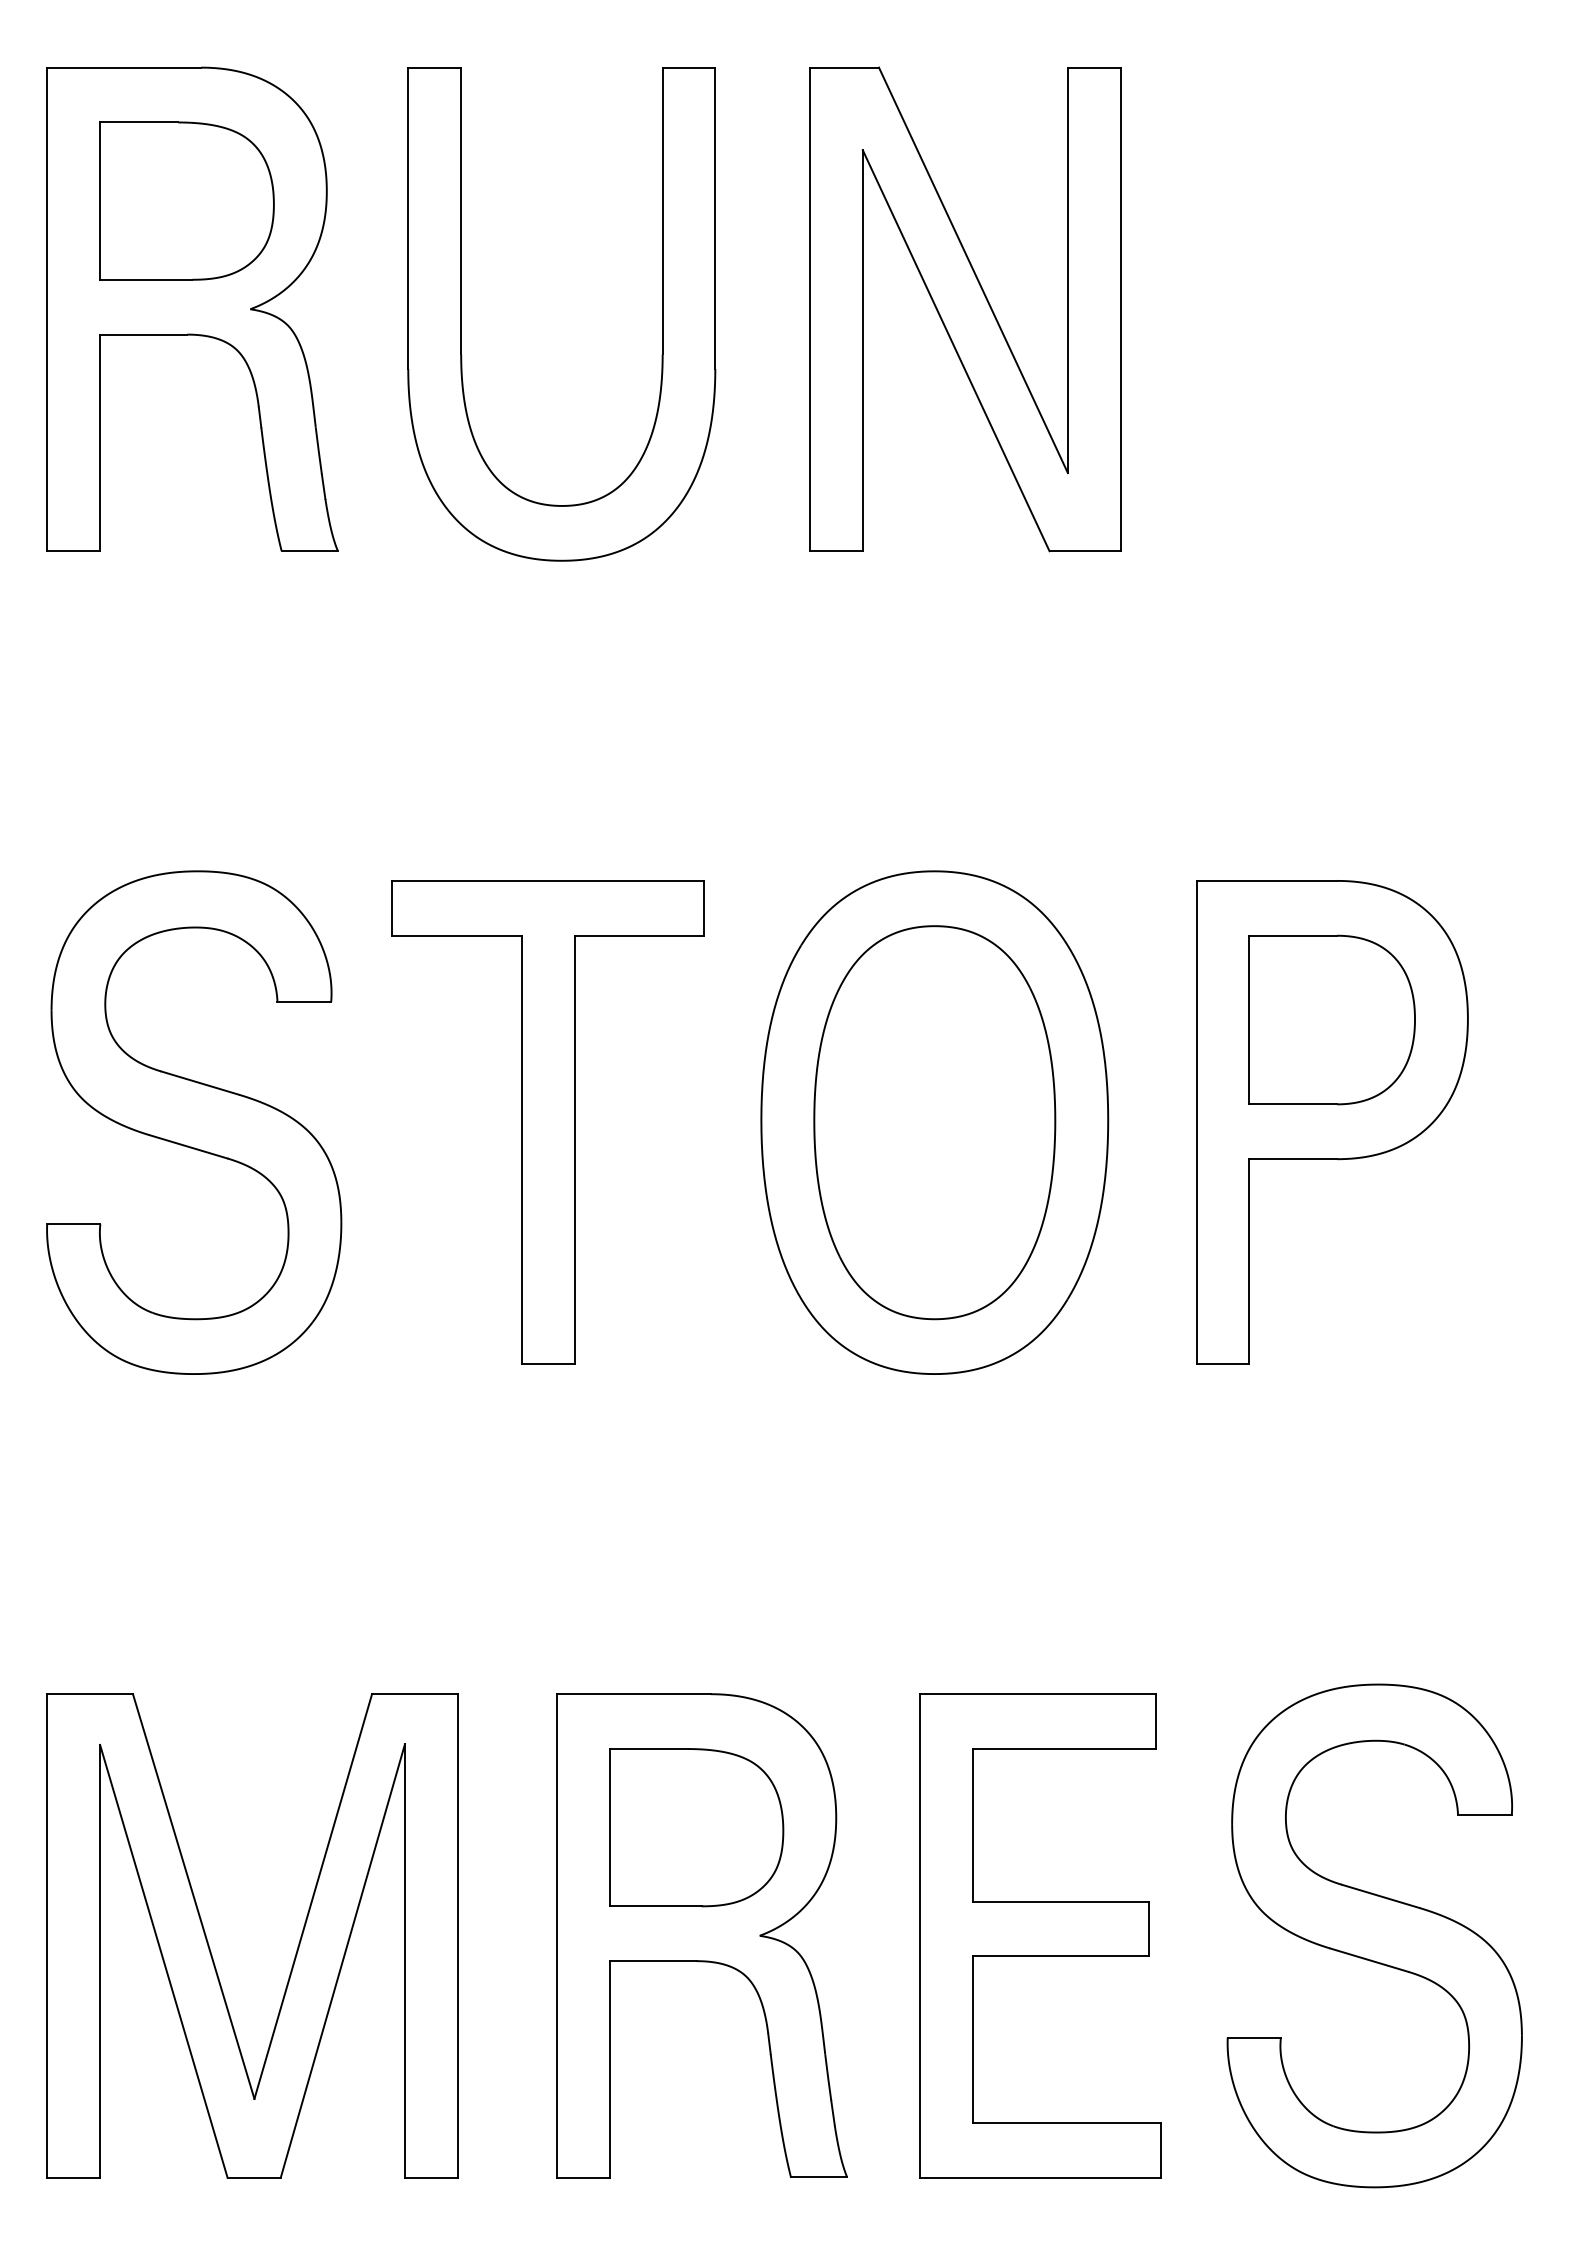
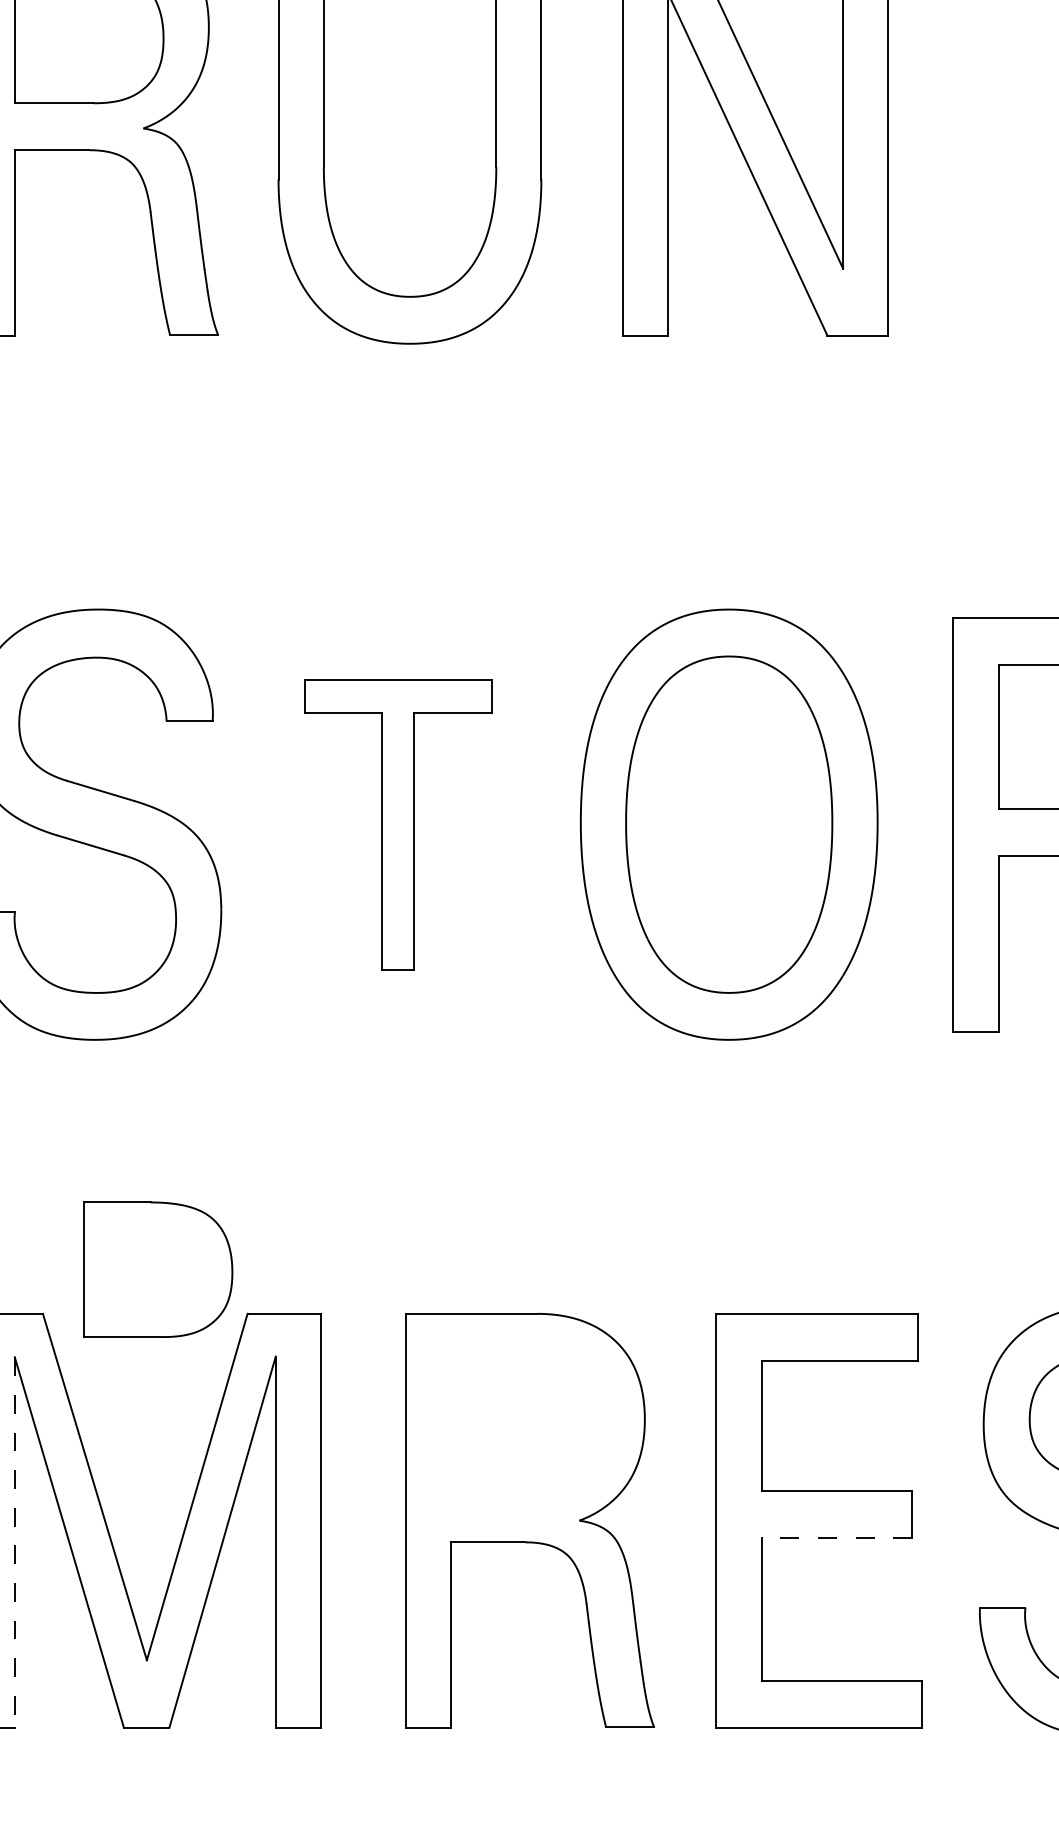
part: (547, 1122) -> (397, 824), size x0.7
part: (696, 1827) -> (158, 1269), moved
line: (1060, 1956) -> (836, 1538), solid -> dashed
line: (100, 1961) -> (15, 1542), solid -> dashed

